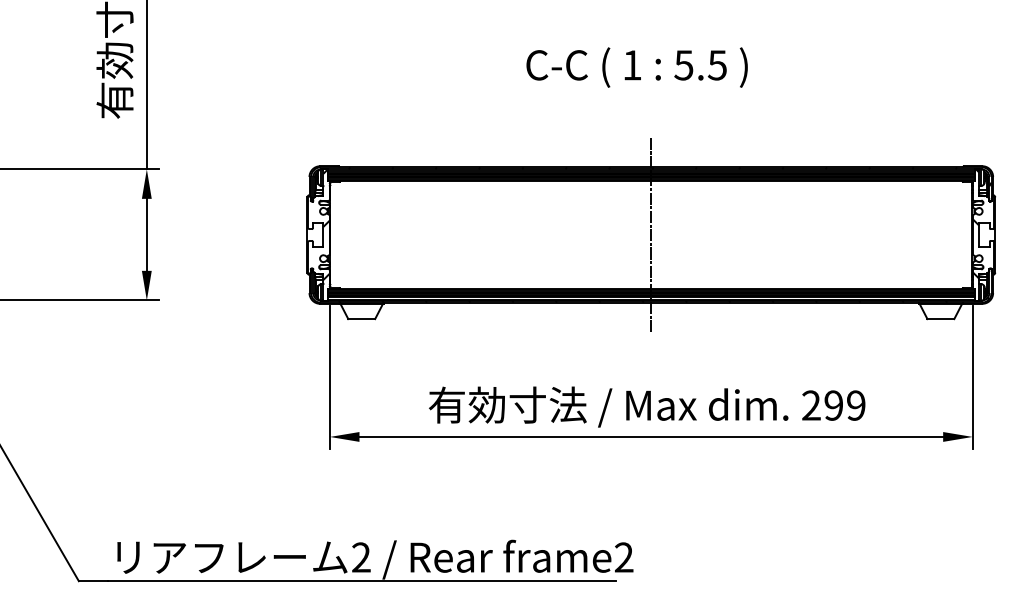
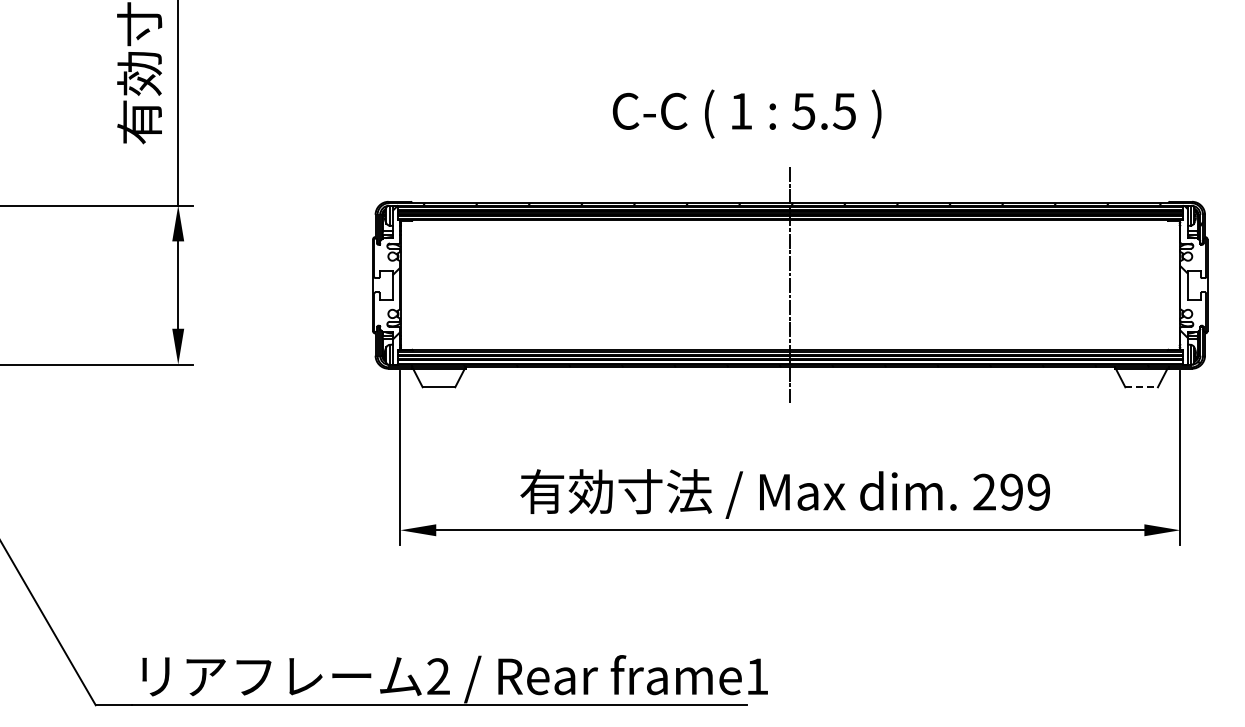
text: (636, 67) -> (746, 113), moved
line: (941, 319) -> (1142, 387), solid -> dashed
text: (624, 557) -> (757, 676), frame2 -> frame1

